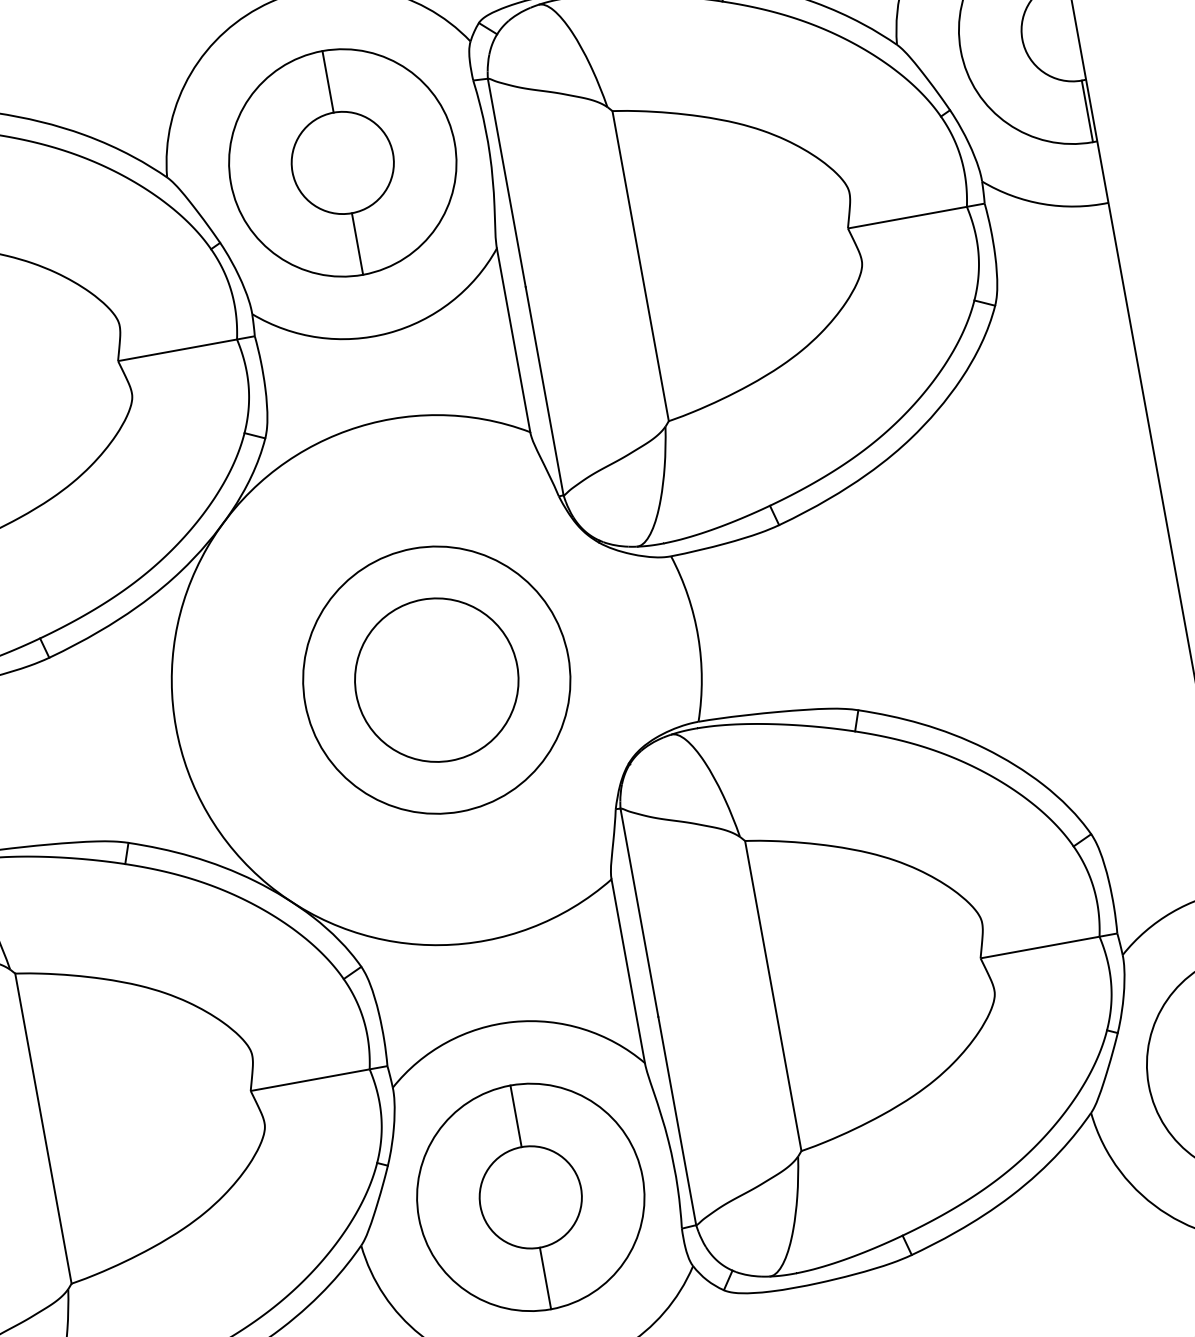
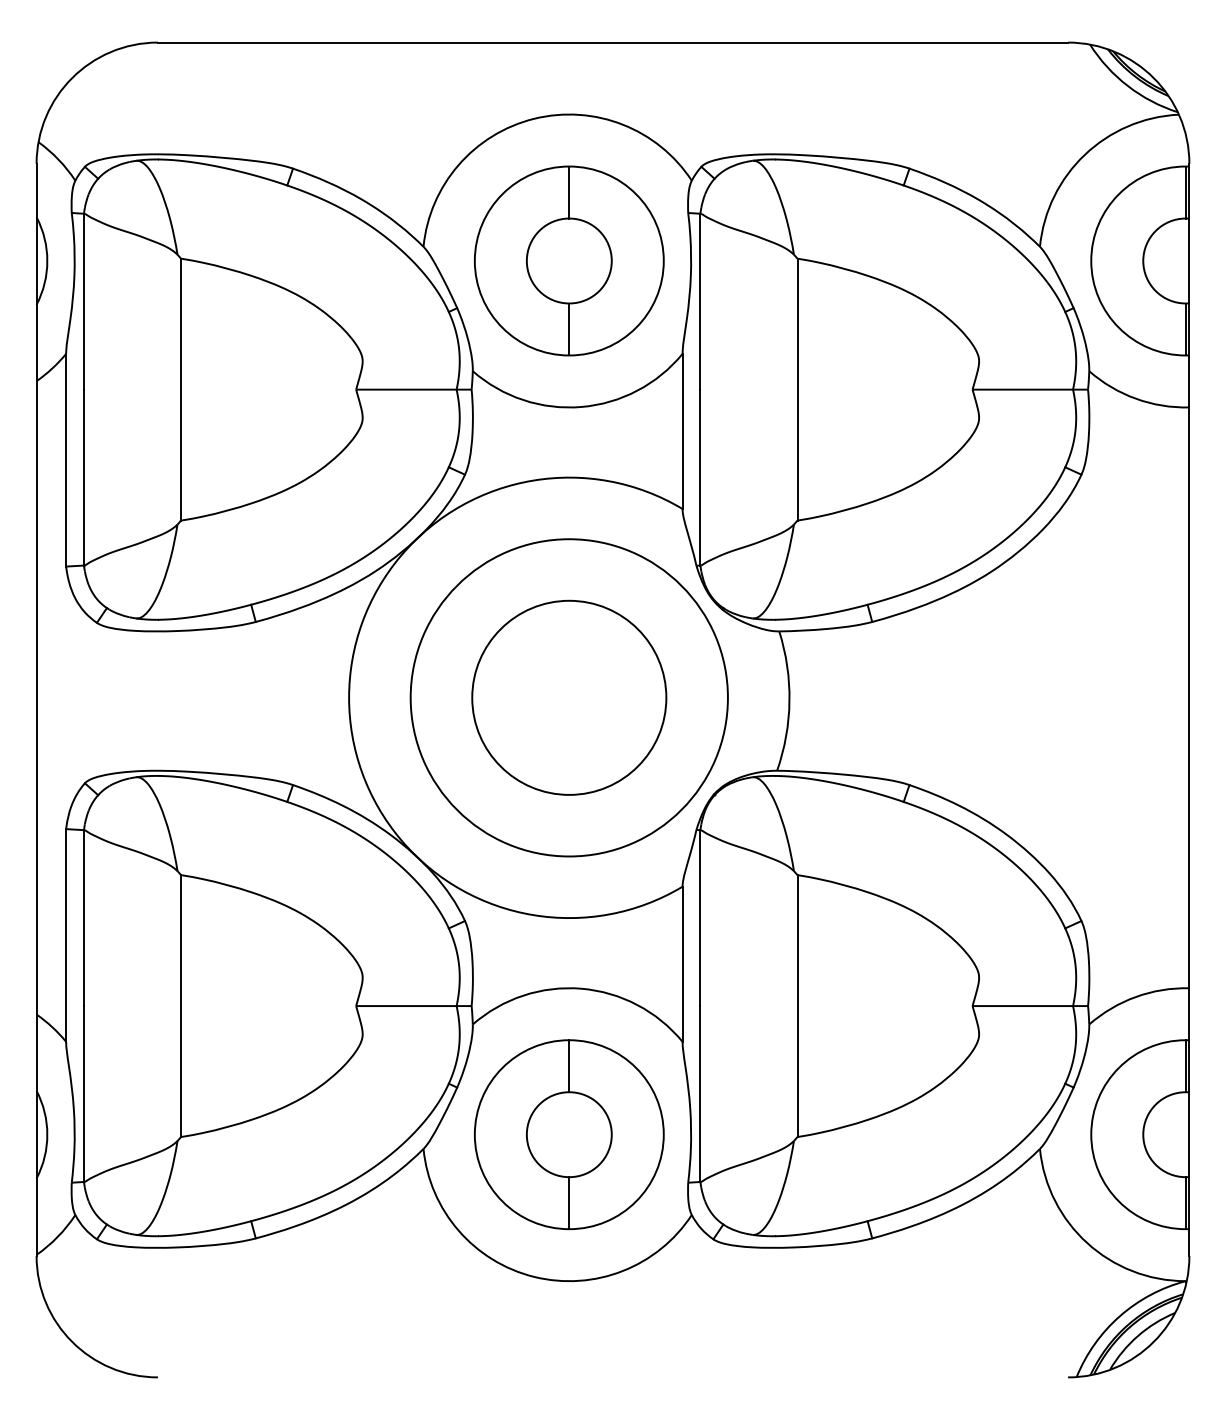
circle: (435, 679) -> (568, 697), size x1.43
circle: (436, 679) -> (569, 697), size x1.43

